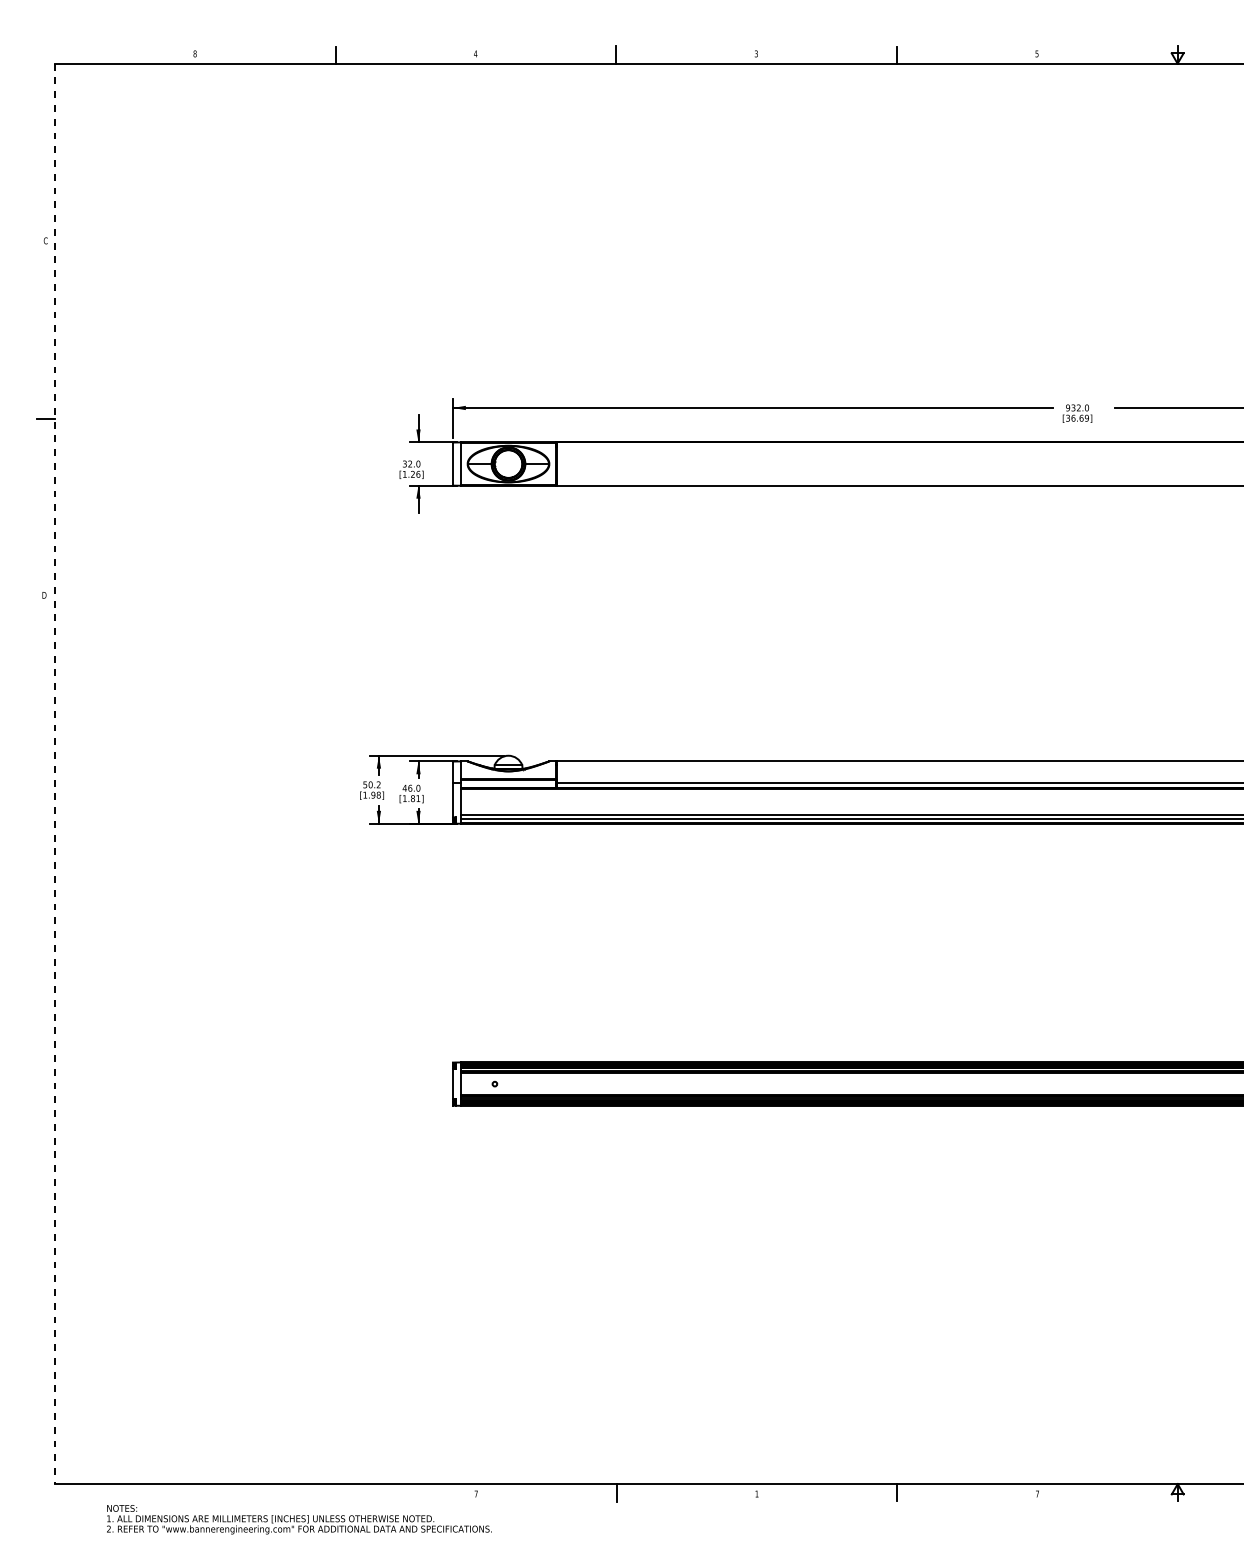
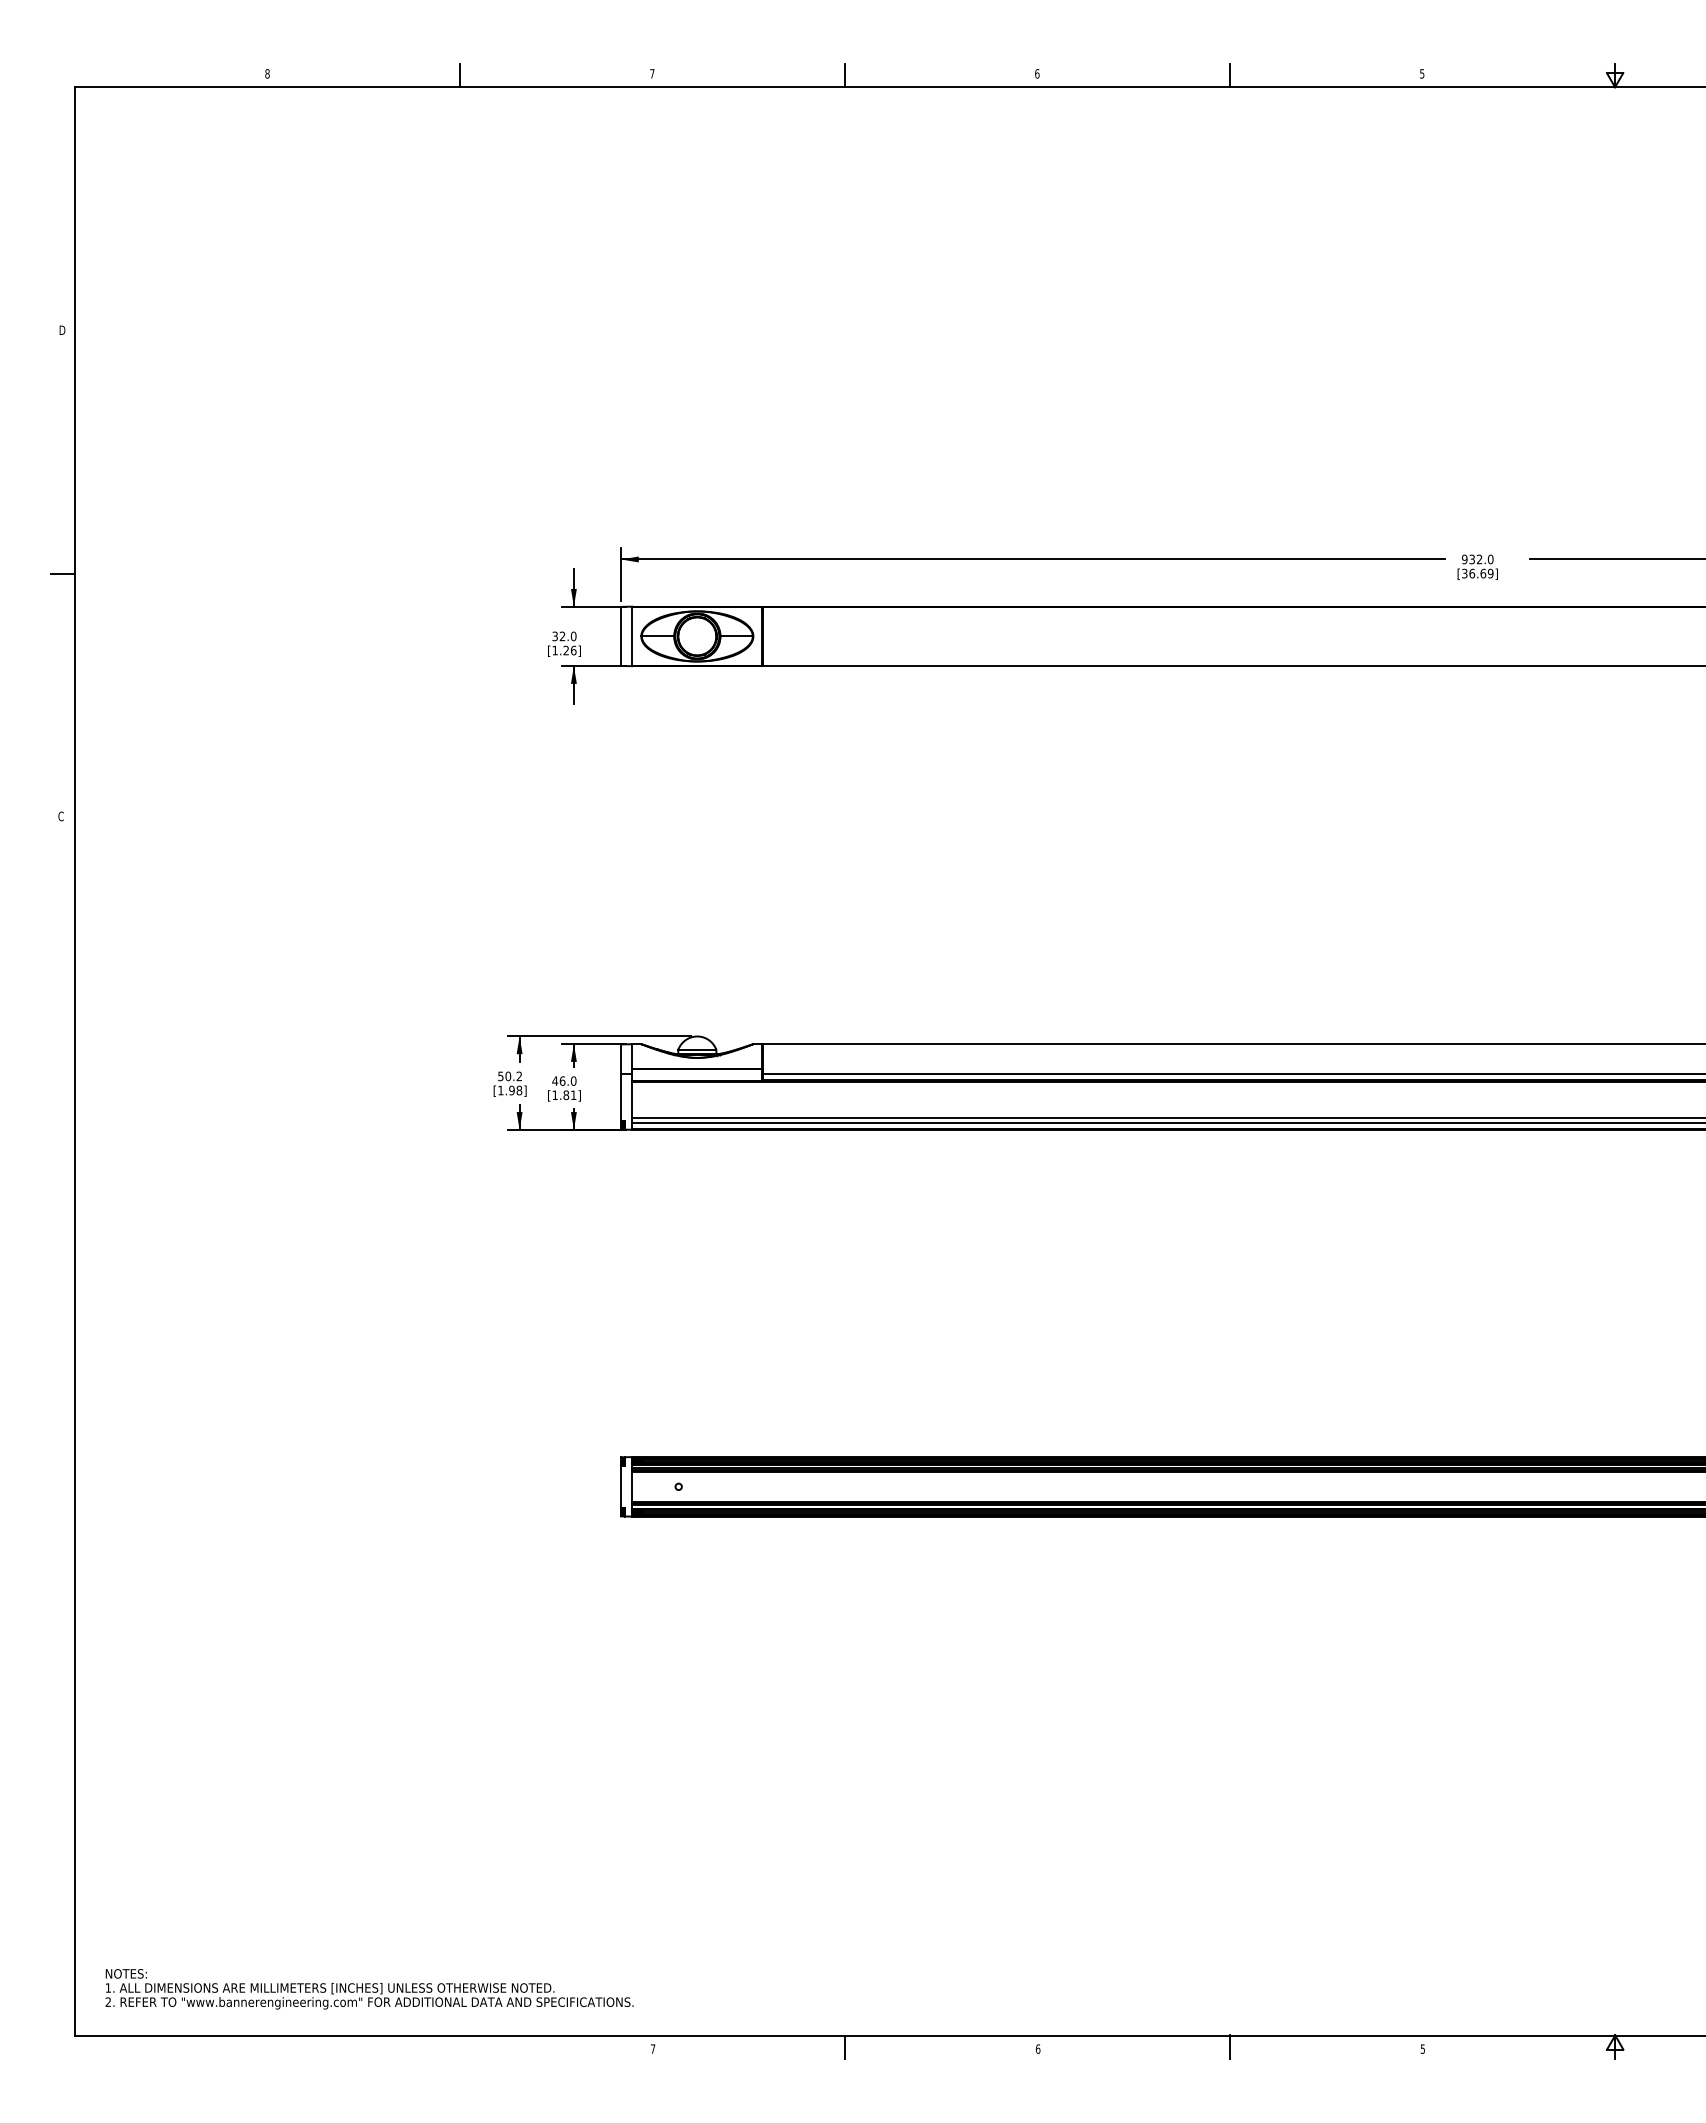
text: (475, 53) -> (651, 73), 4 -> 7
text: (756, 53) -> (1037, 73), 3 -> 6
text: (45, 241) -> (62, 330), C -> D
text: (44, 595) -> (60, 816), D -> C
line: (55, 774) -> (75, 1061), dashed -> solid
text: (757, 1493) -> (1038, 2048), 1 -> 6
text: (1037, 1493) -> (1422, 2048), 7 -> 5
text: (299, 1519) -> (369, 1989), moved

